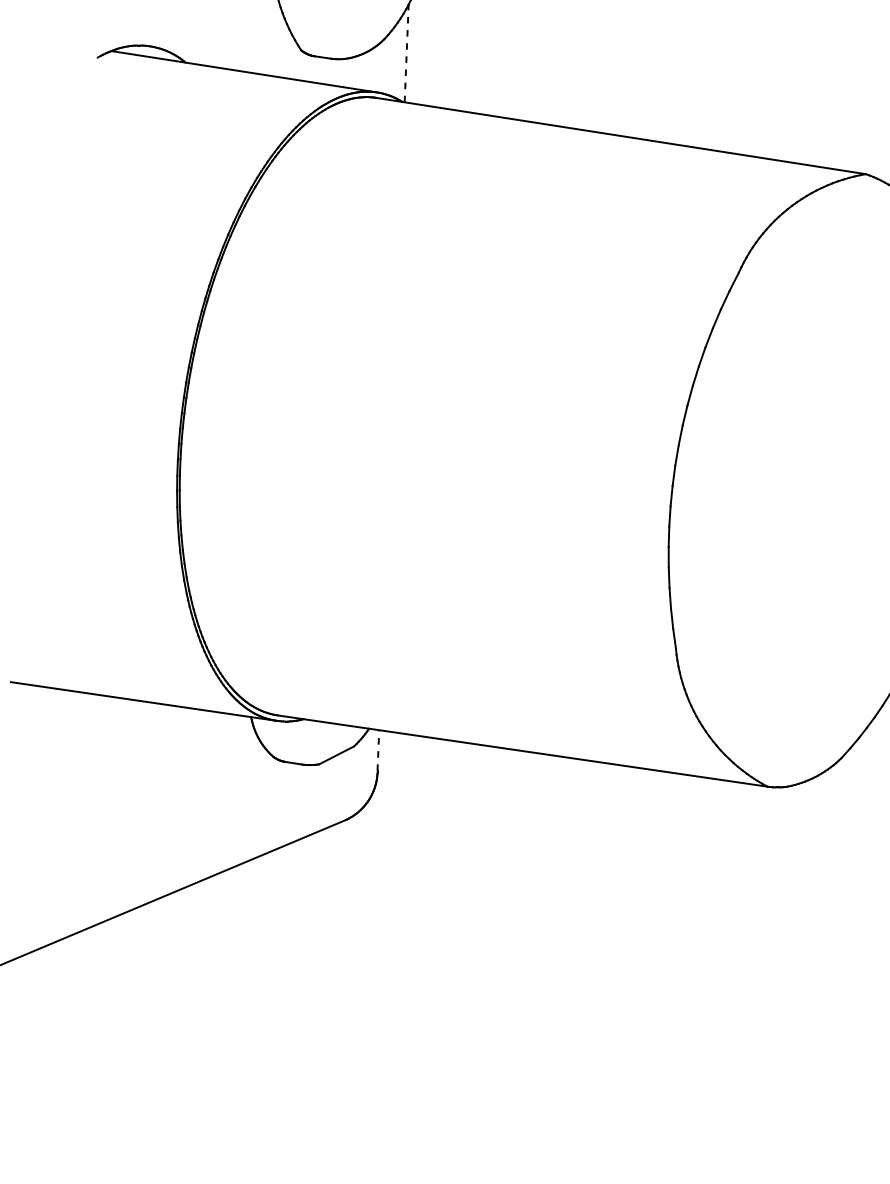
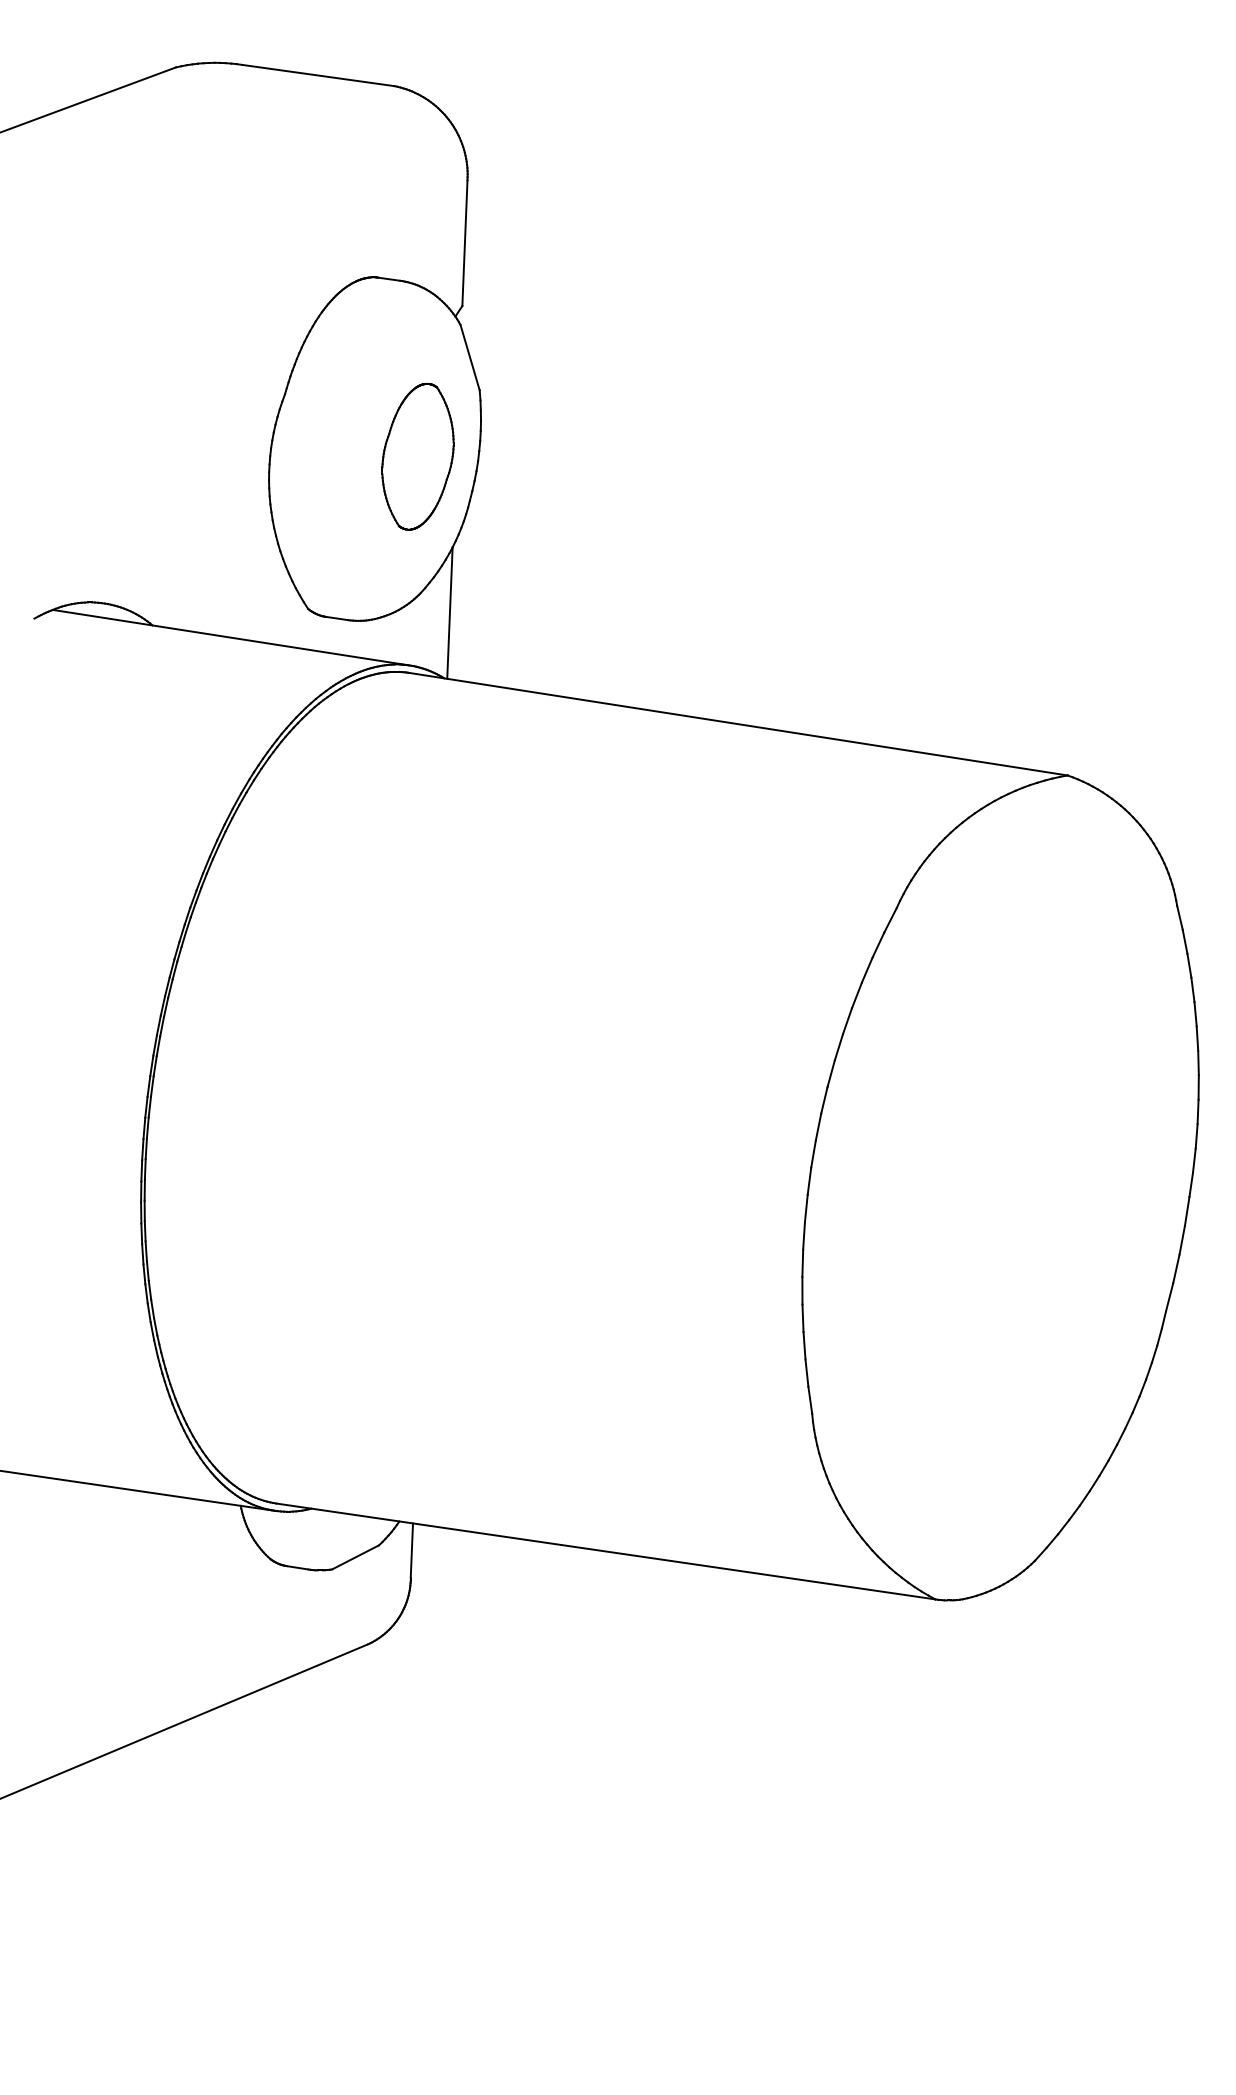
line: (406, 53) -> (449, 612), dashed -> solid
line: (378, 750) -> (411, 1550), dashed -> solid

